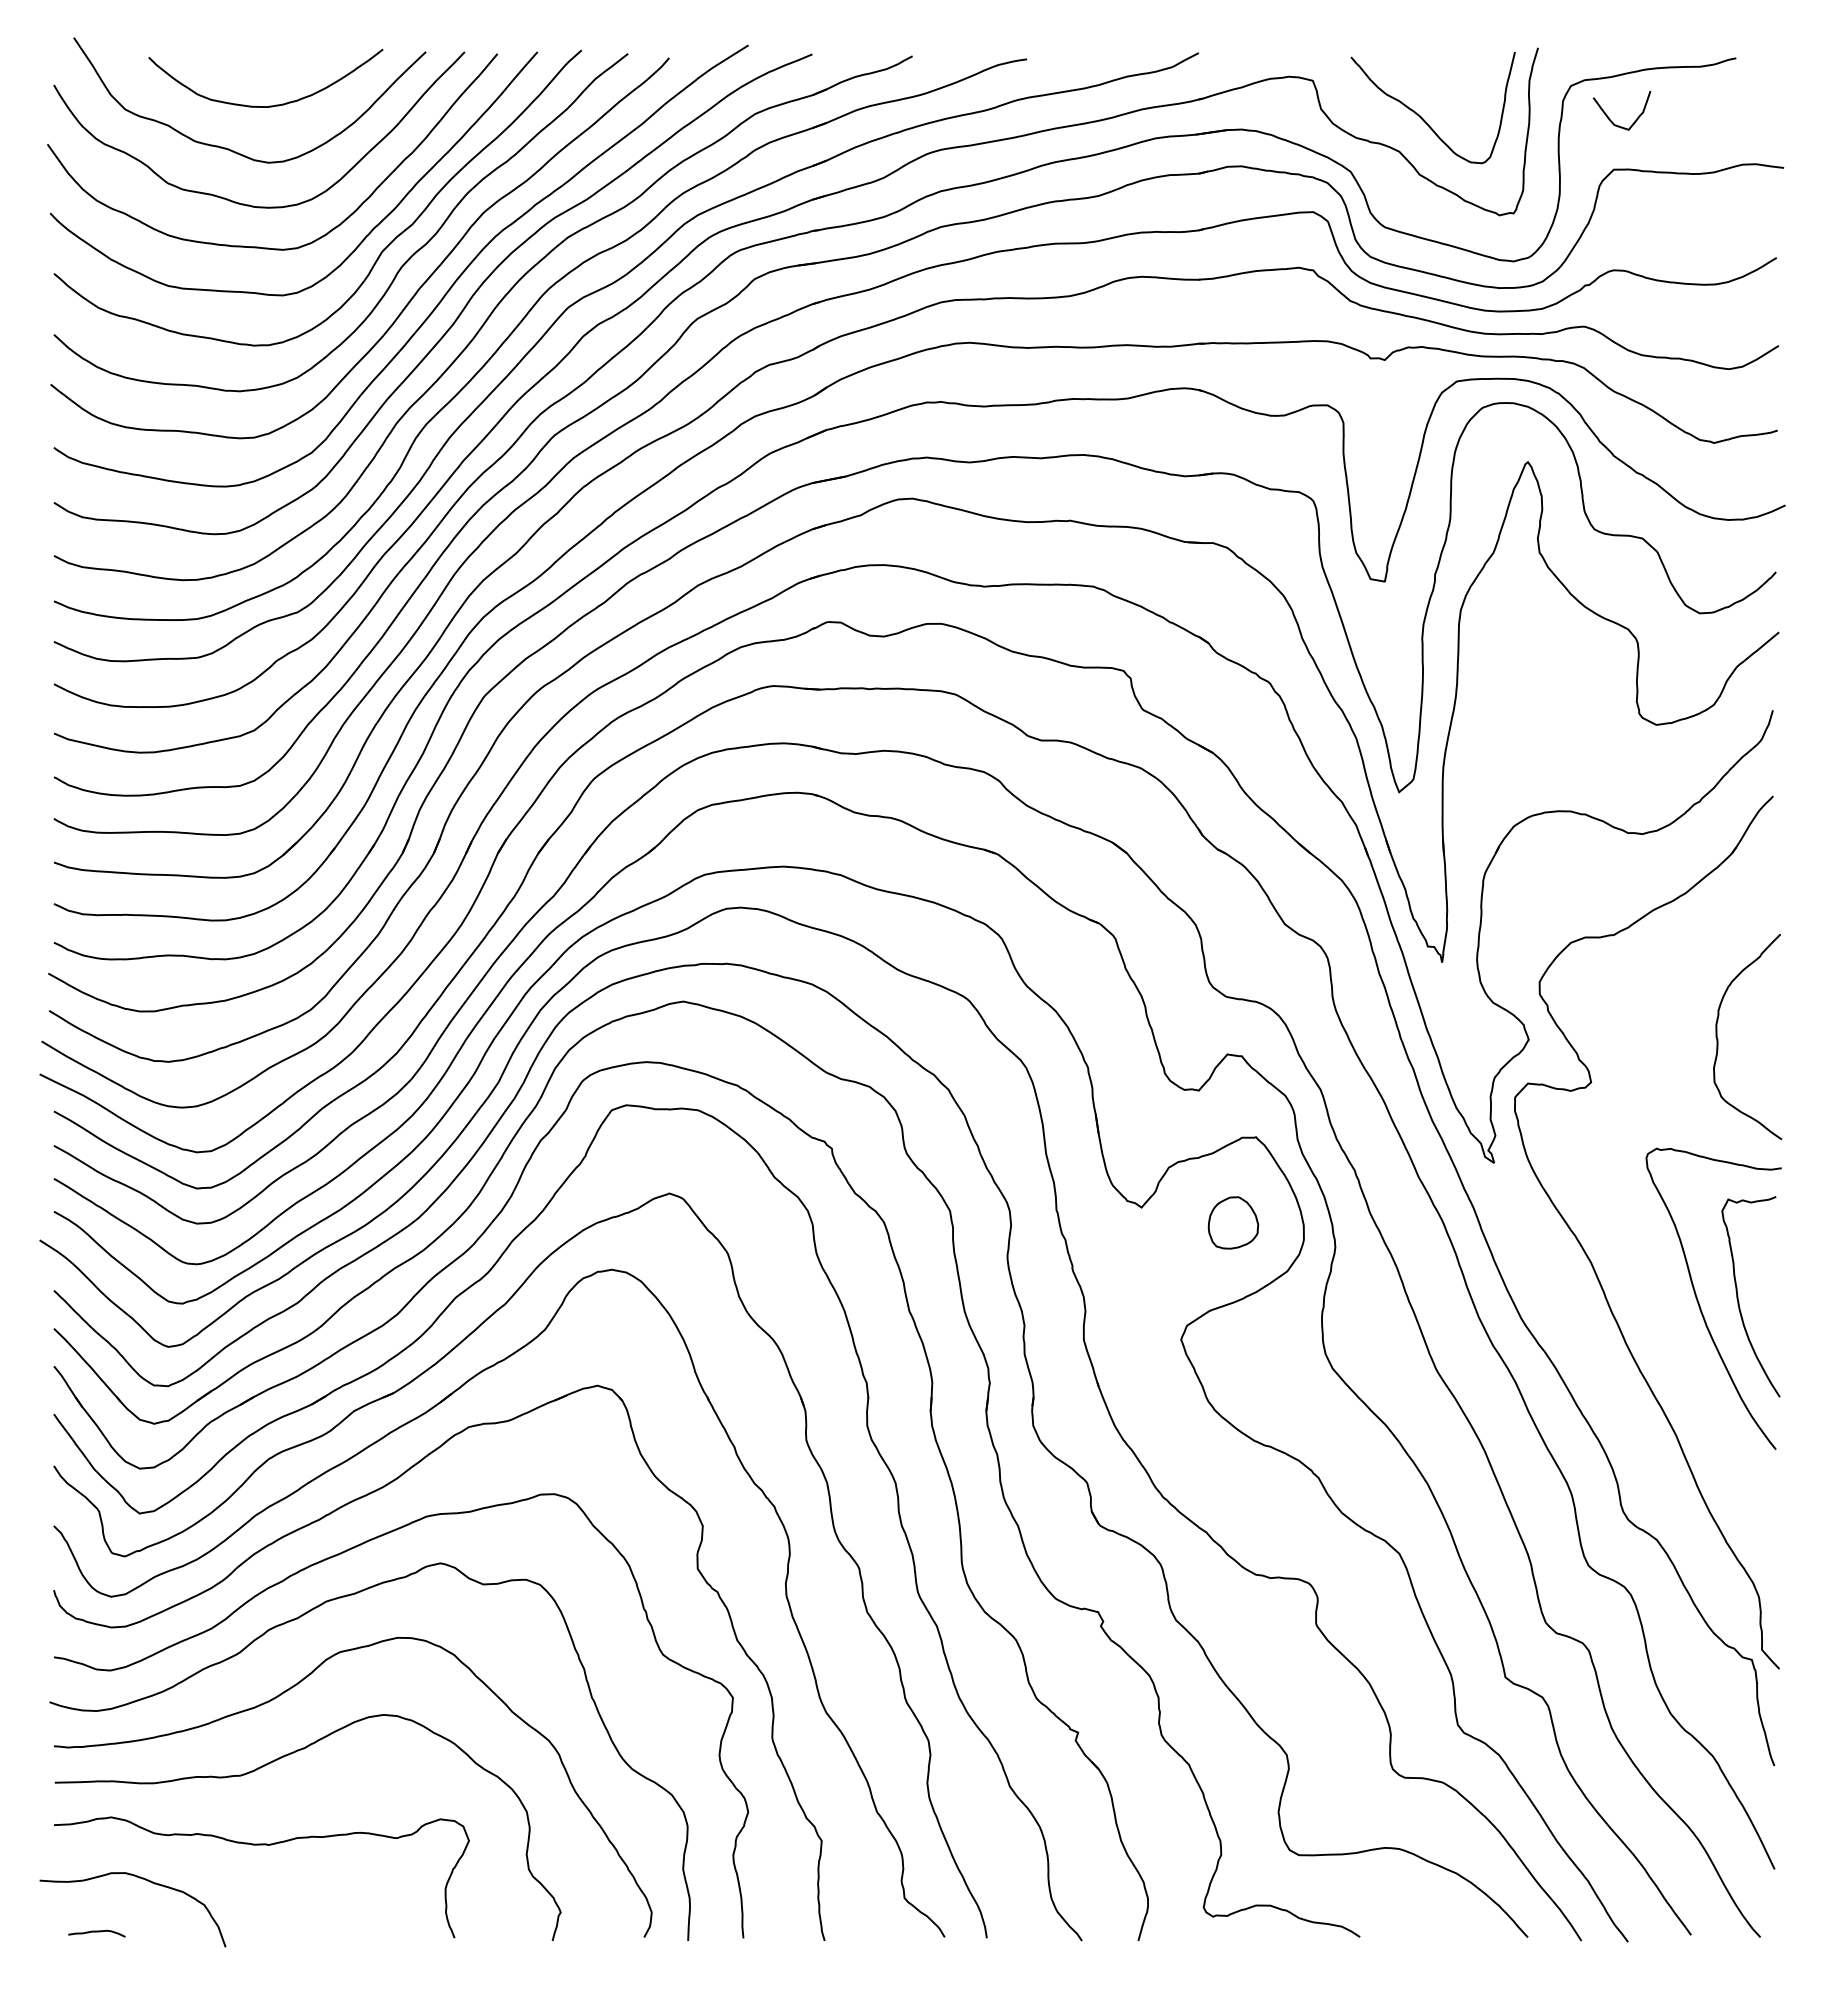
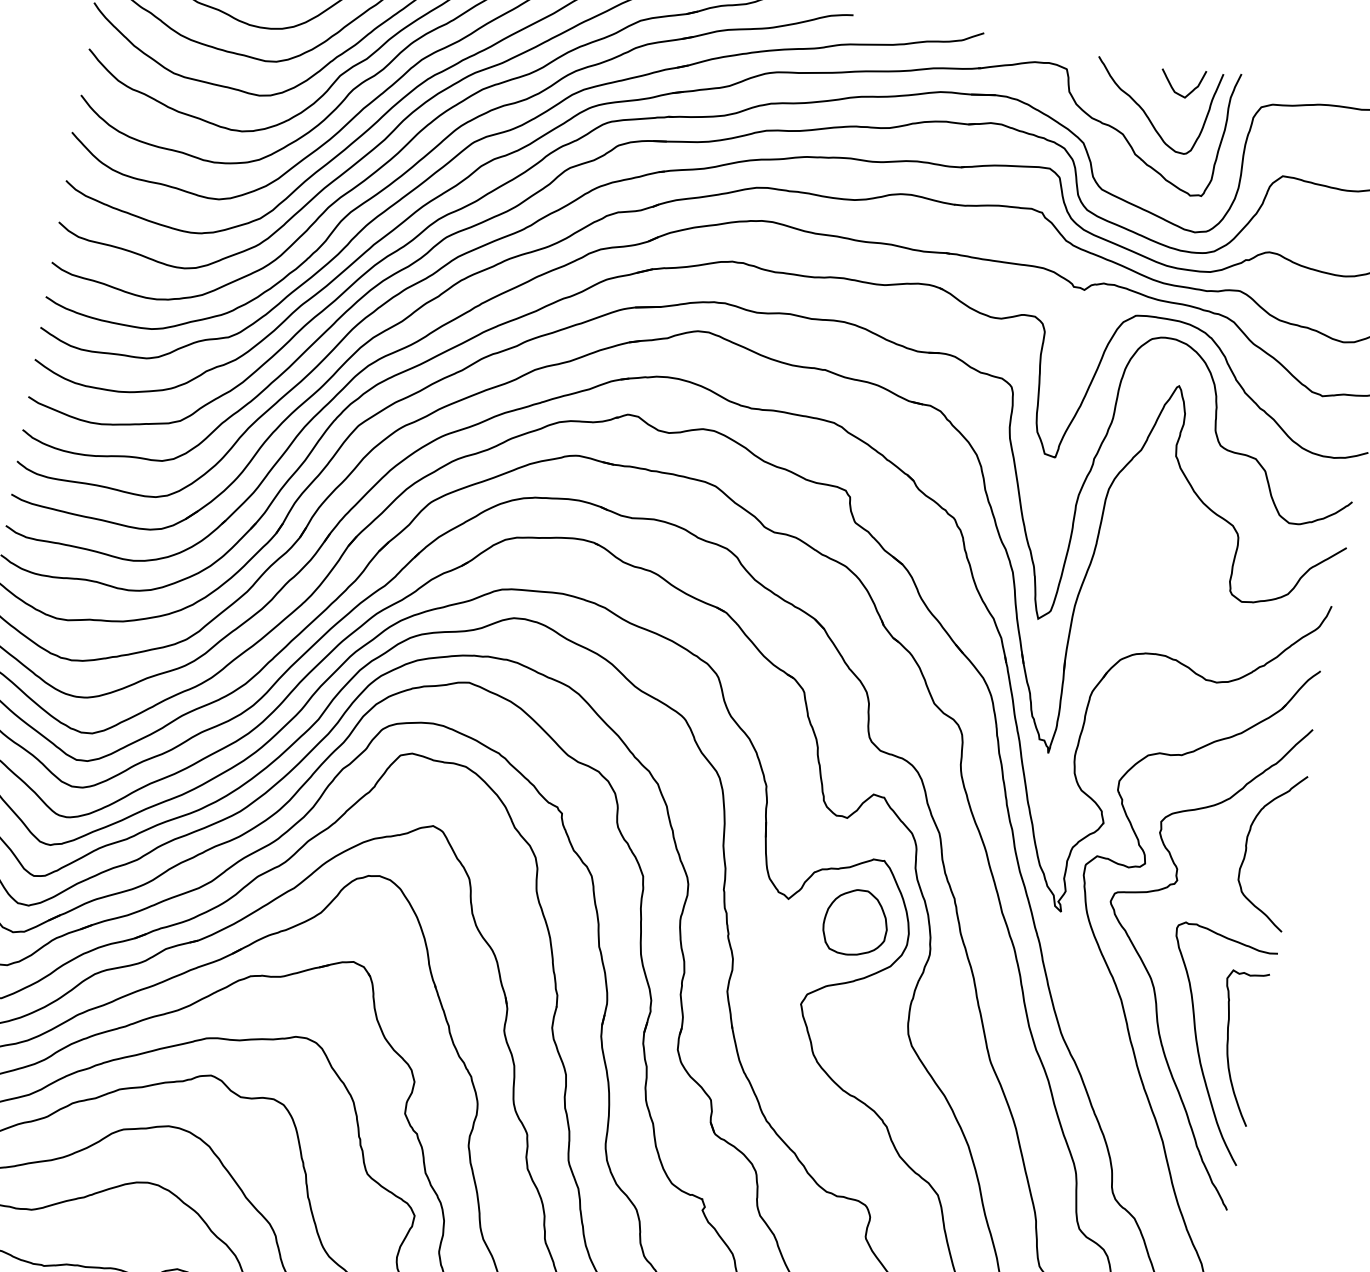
curve: (1609, 117) -> (1172, 85), moved
part: (1233, 1222) -> (856, 922), size x1.67
curve: (1621, 1222) -> (1149, 973), added

